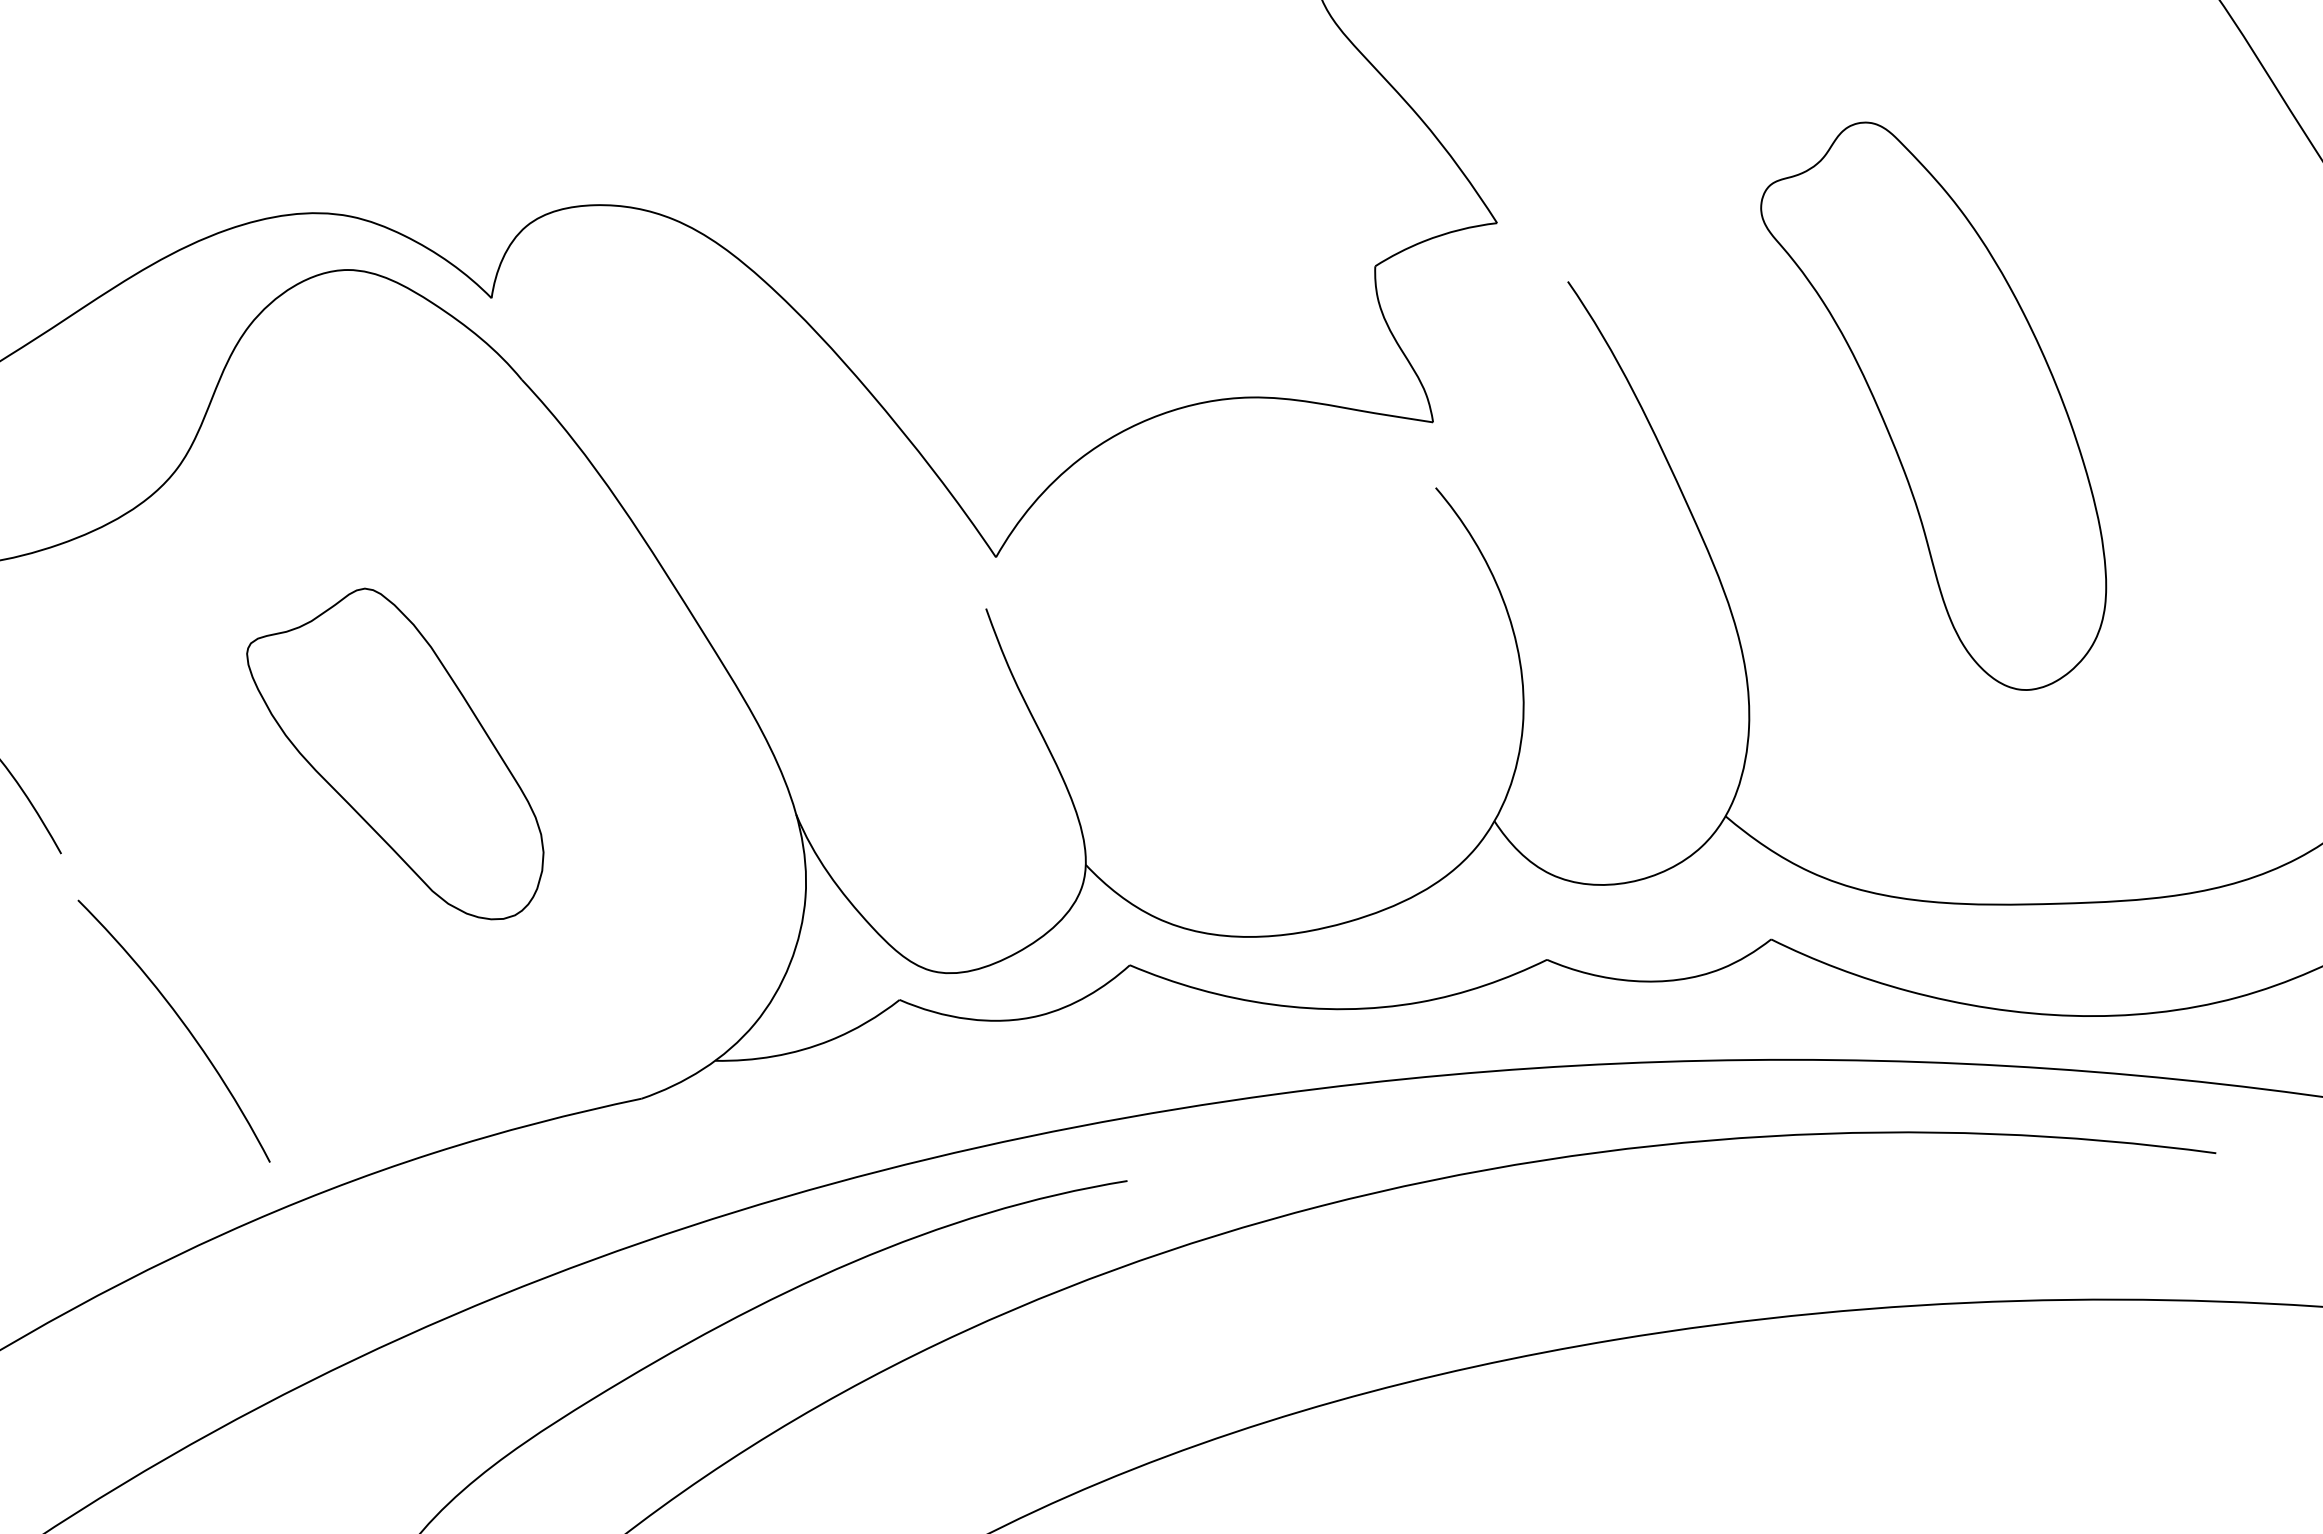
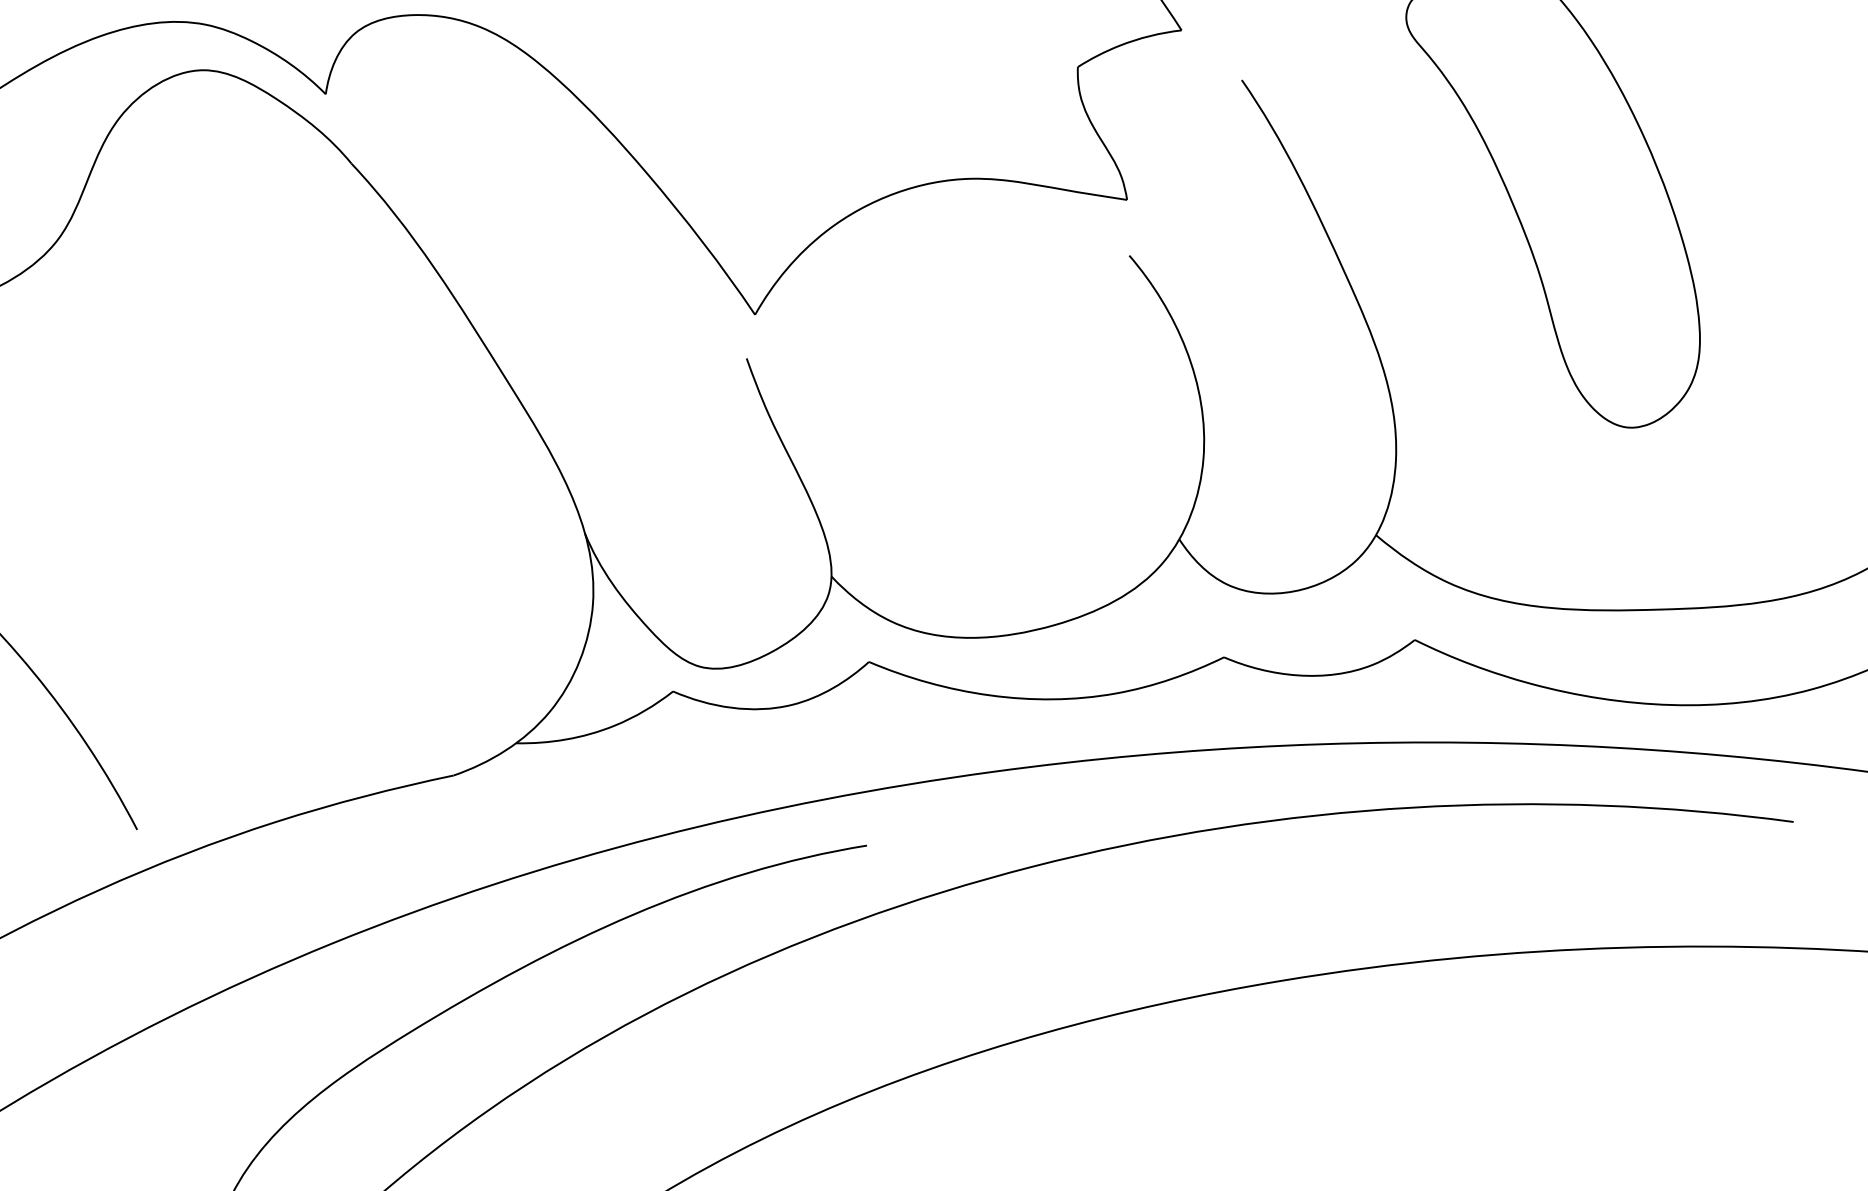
part: (395, 753) -> (243, 481), removed

